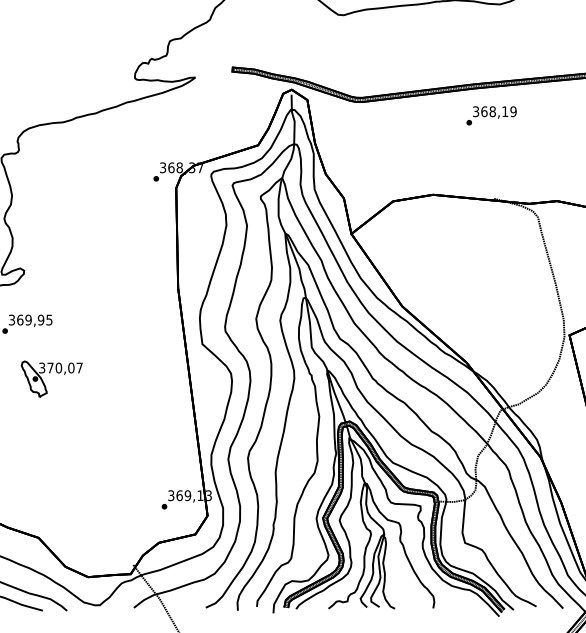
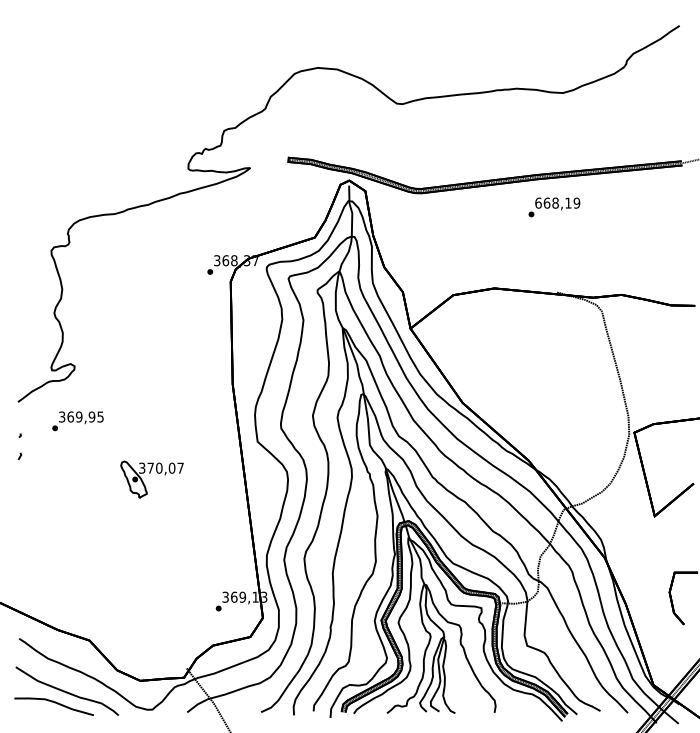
text: (476, 111) -> (538, 202), 368,19 -> 668,19
part: (50, 373) -> (150, 473), moved

